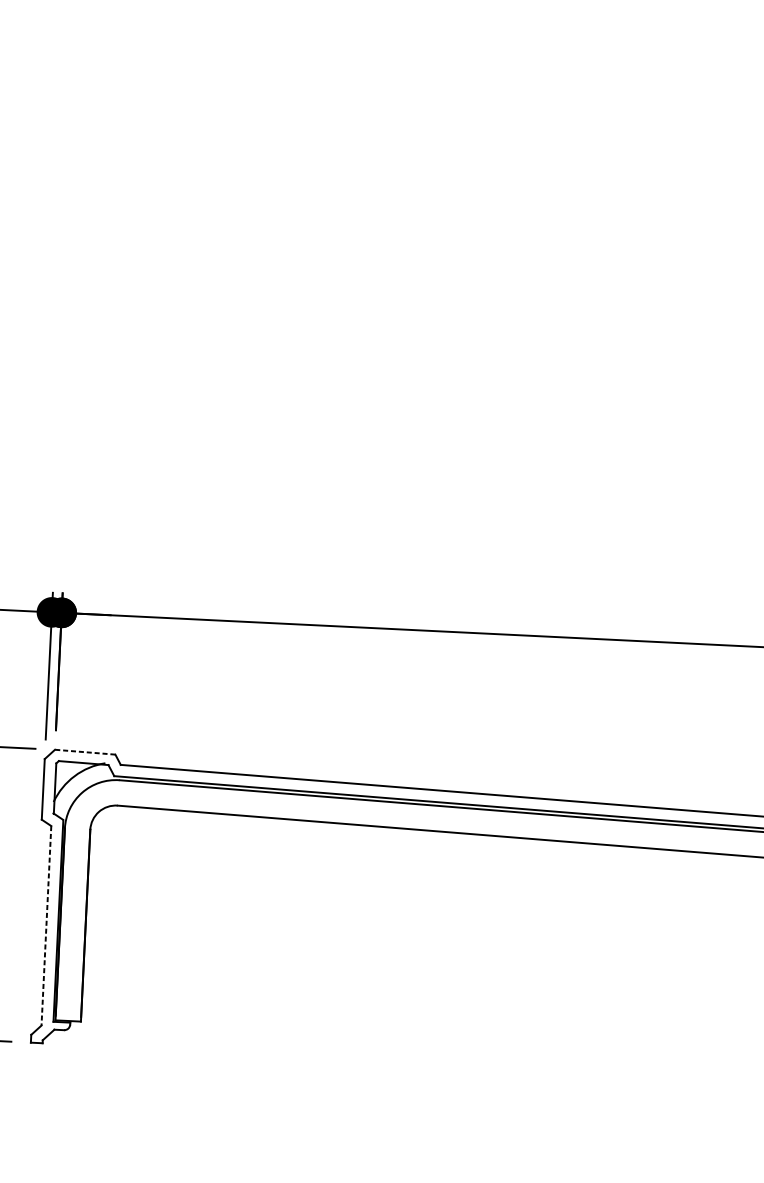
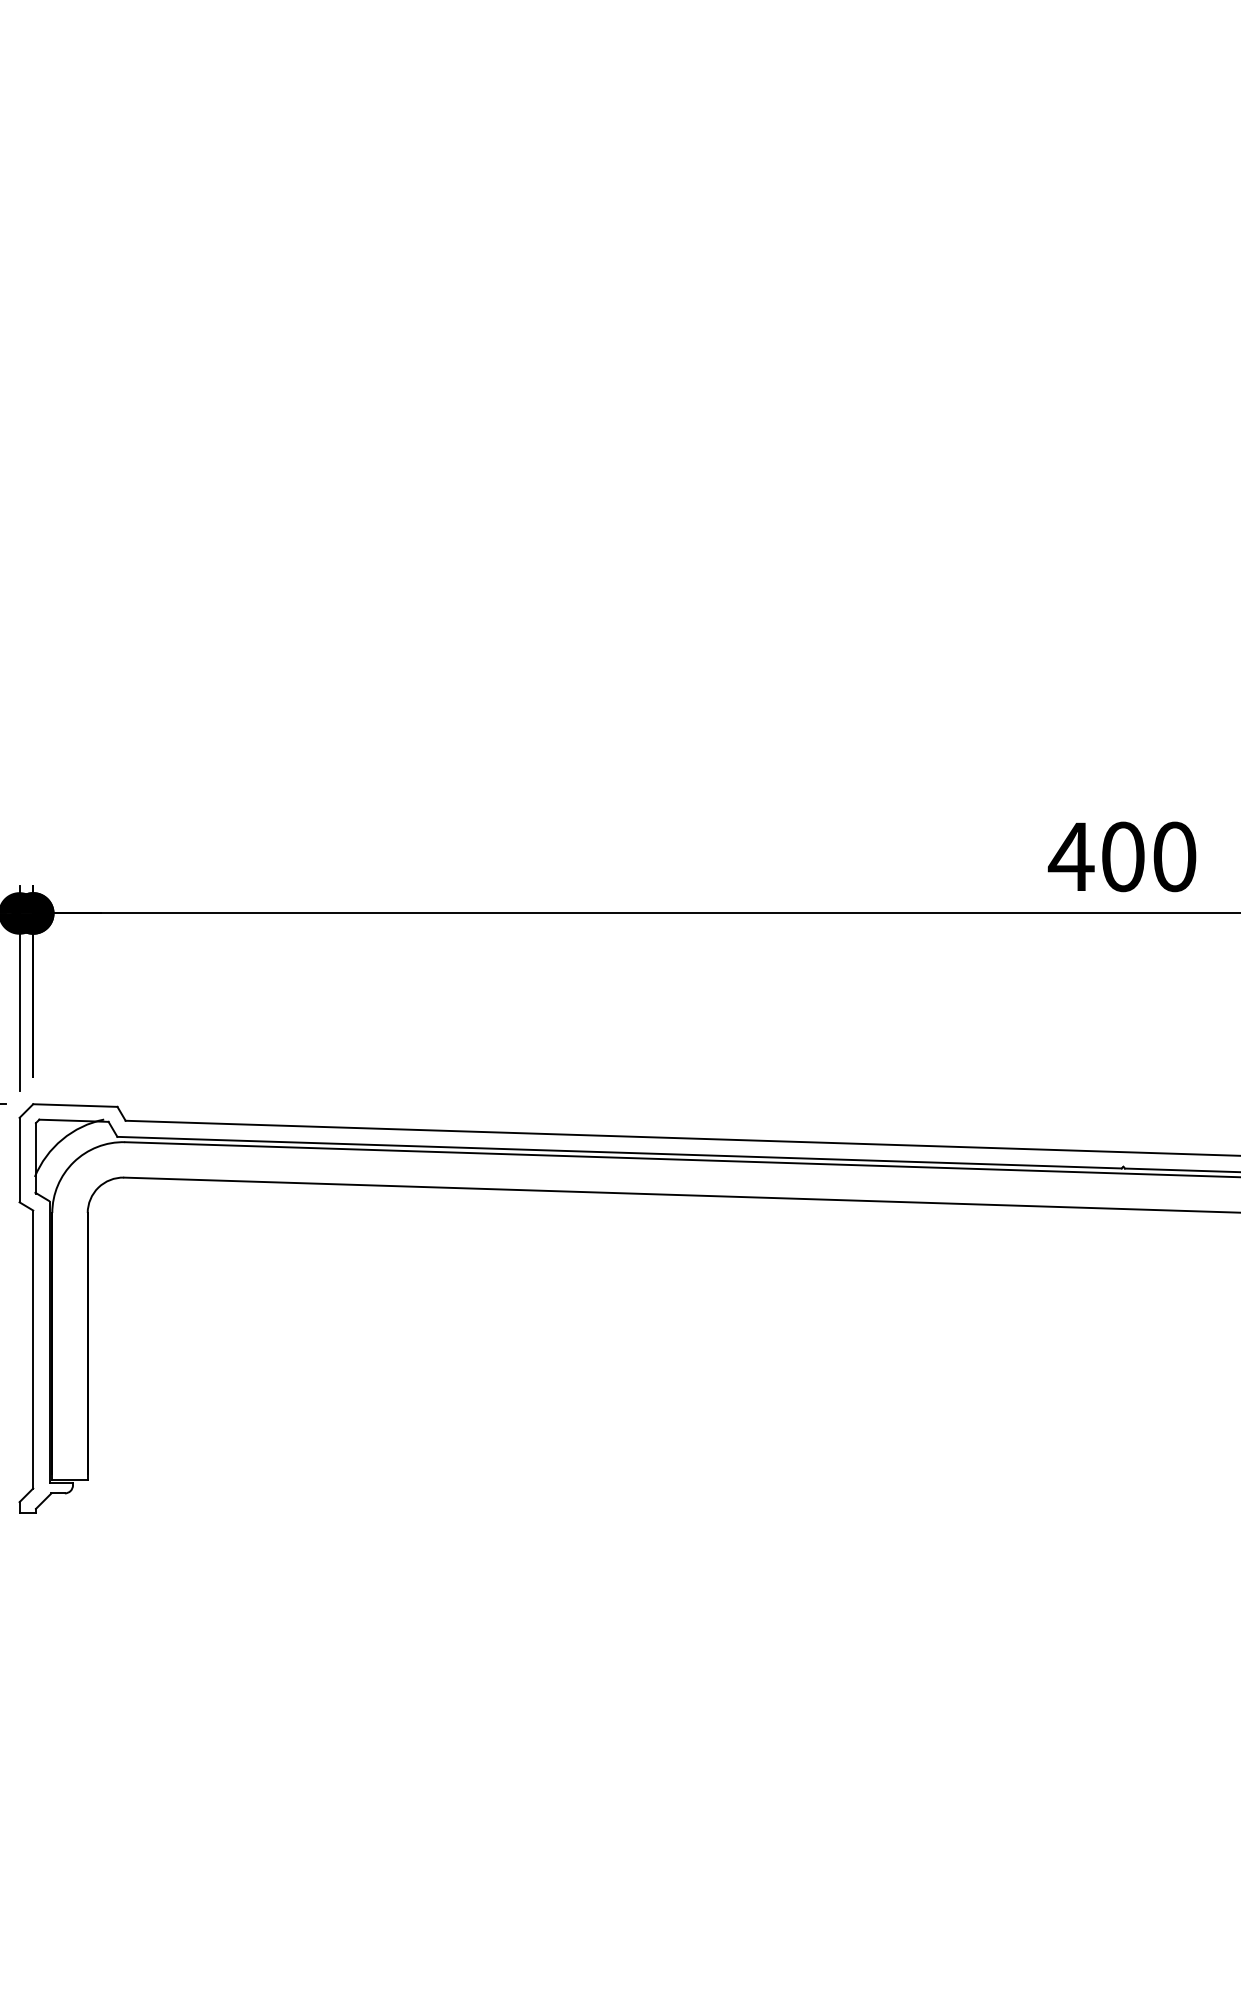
line: (84, 752) -> (74, 1105), dashed -> solid
line: (46, 925) -> (33, 1349), dashed -> solid

